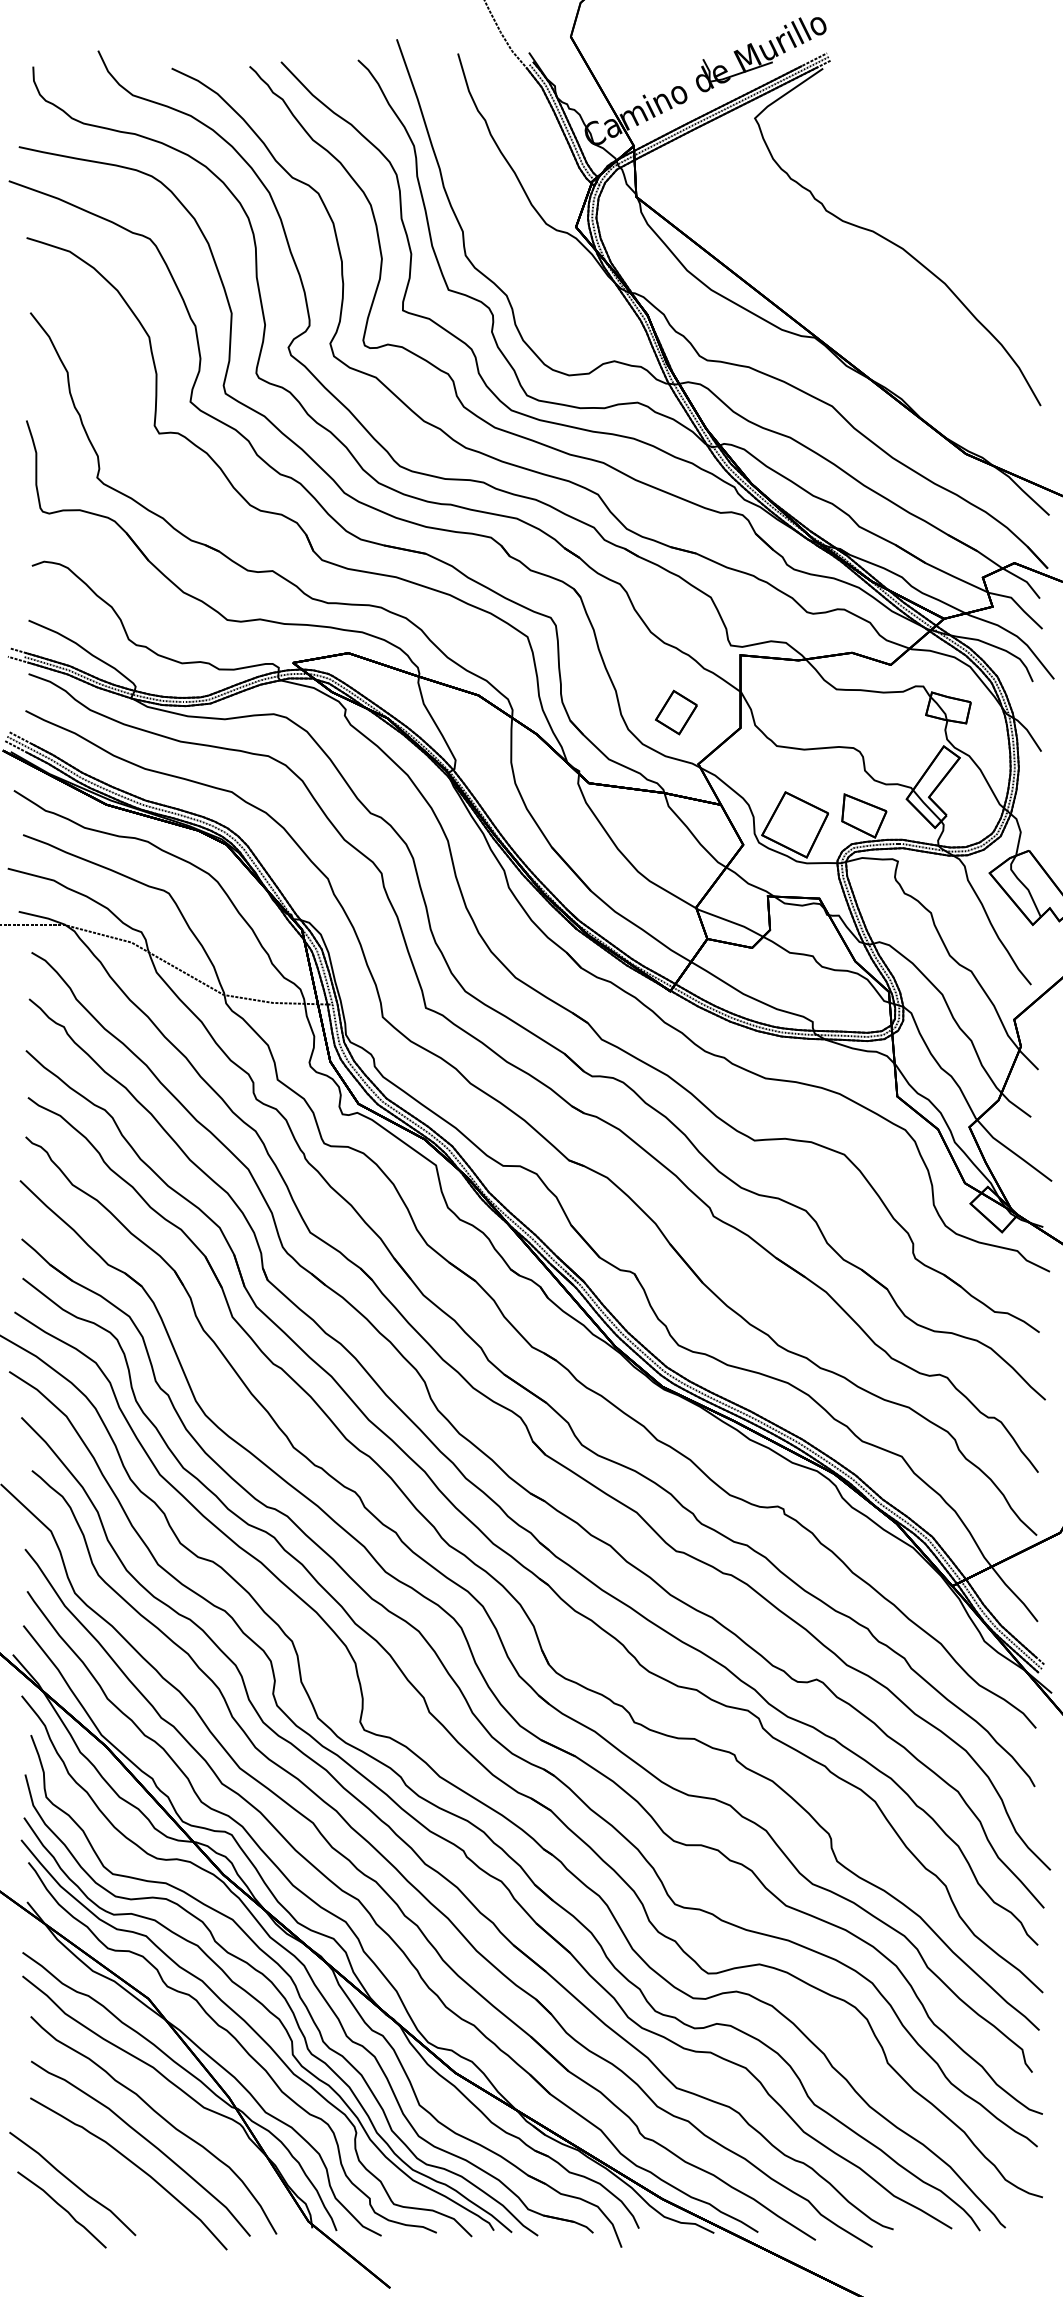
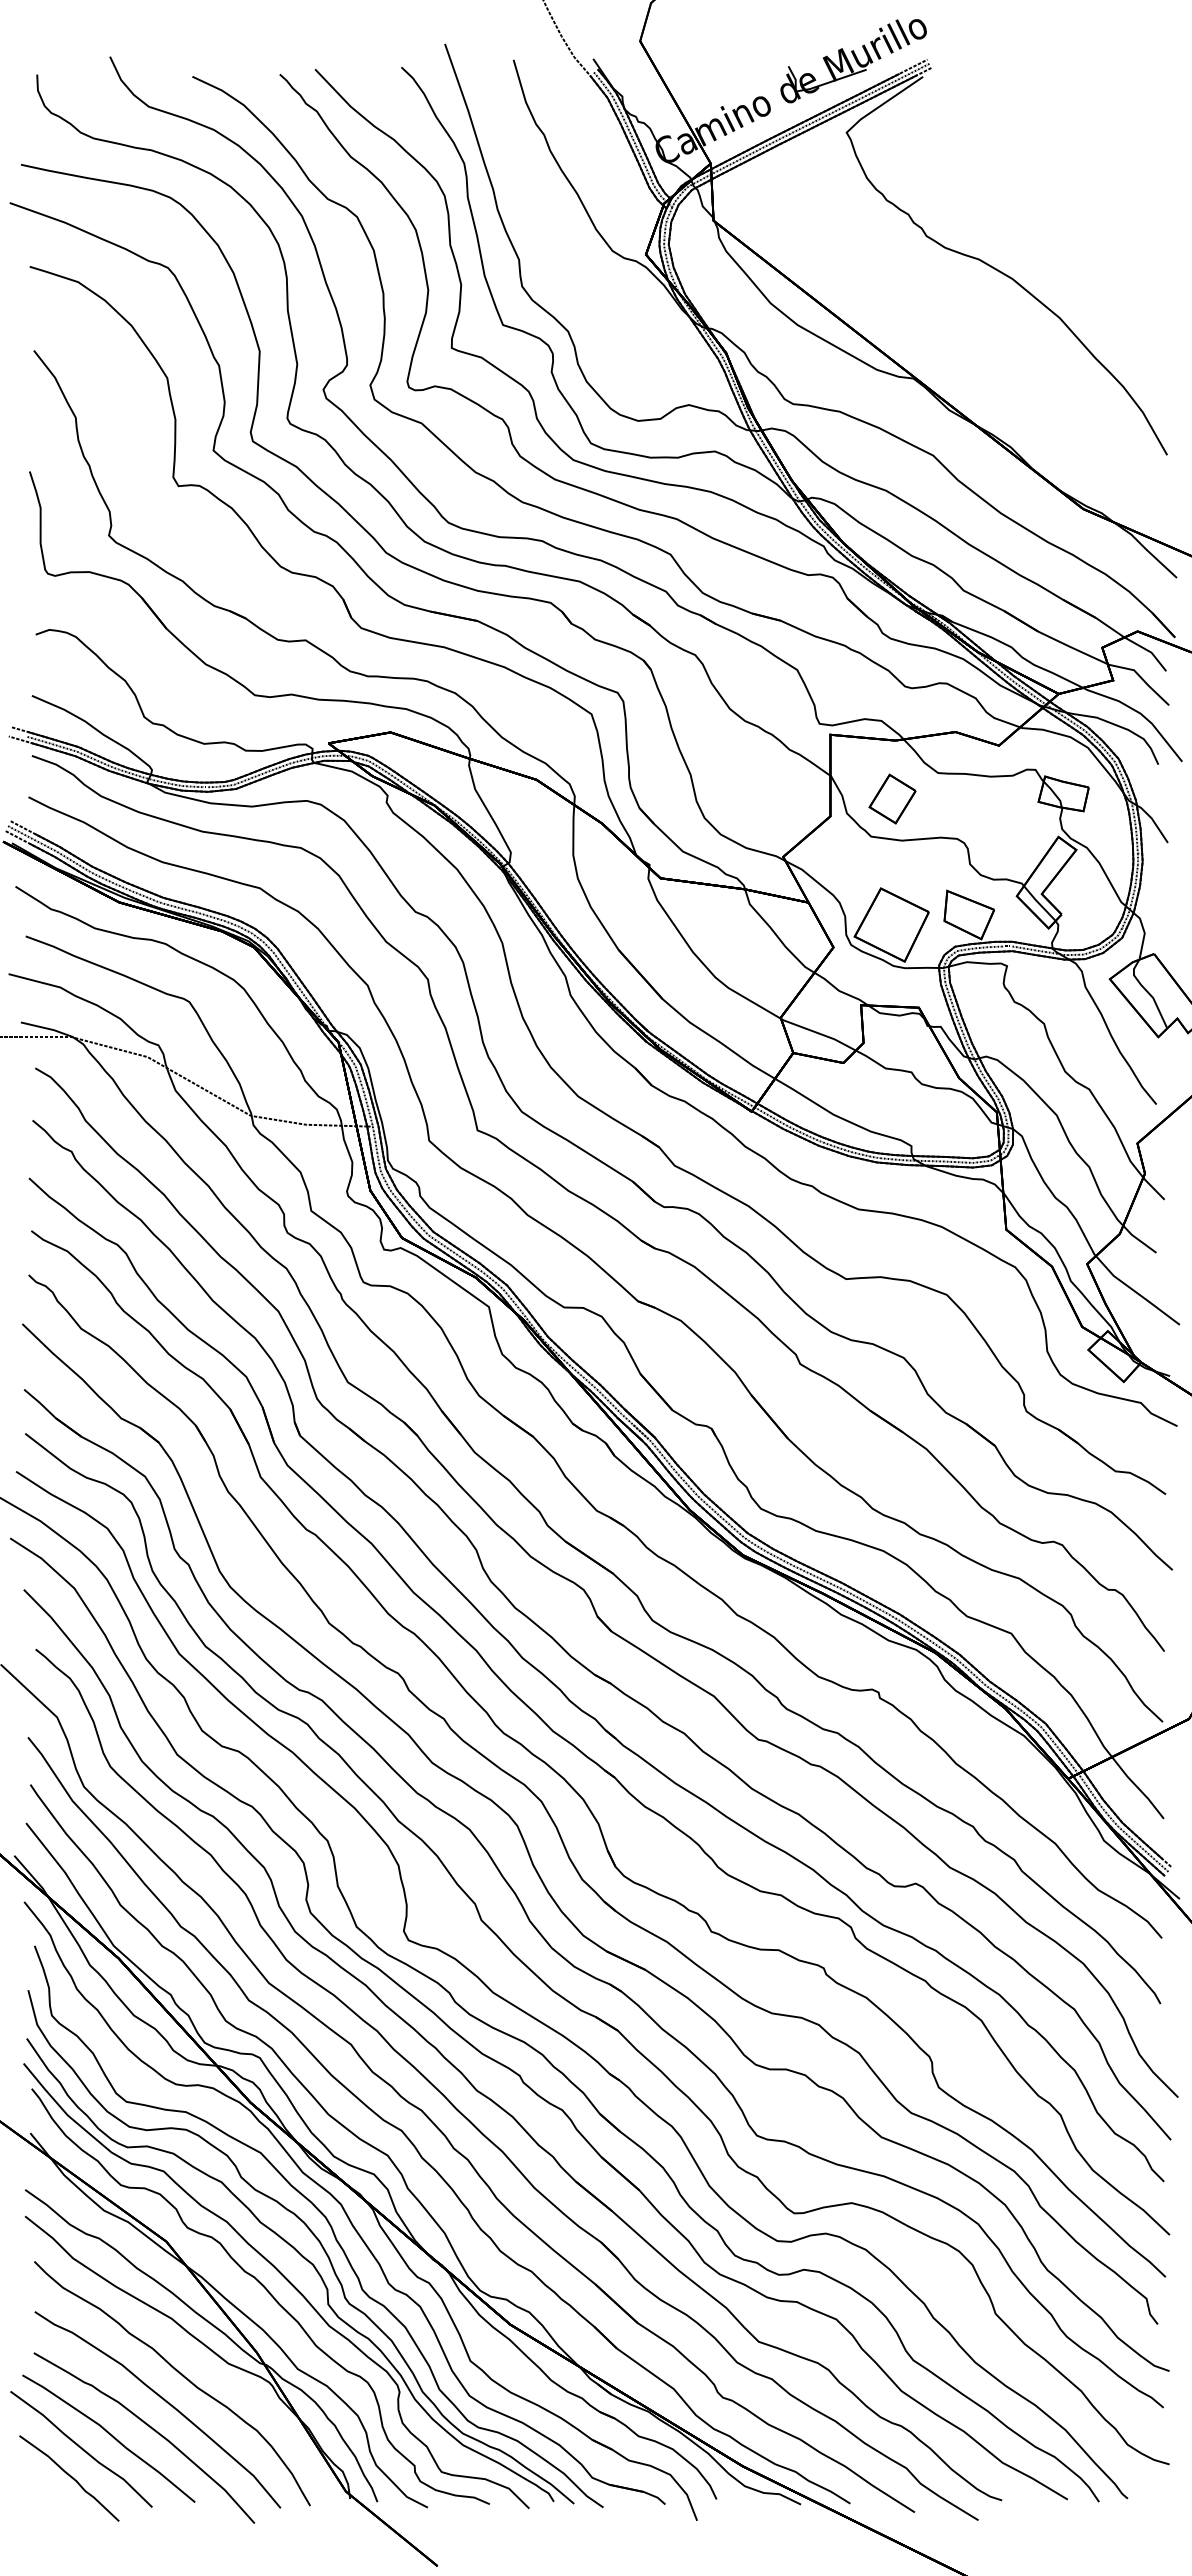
part: (676, 712) -> (892, 798), moved
part: (96, 2174) -> (108, 2438), added

